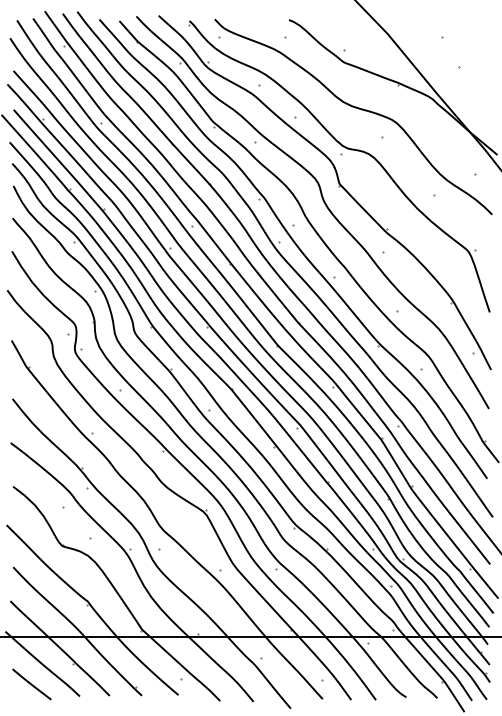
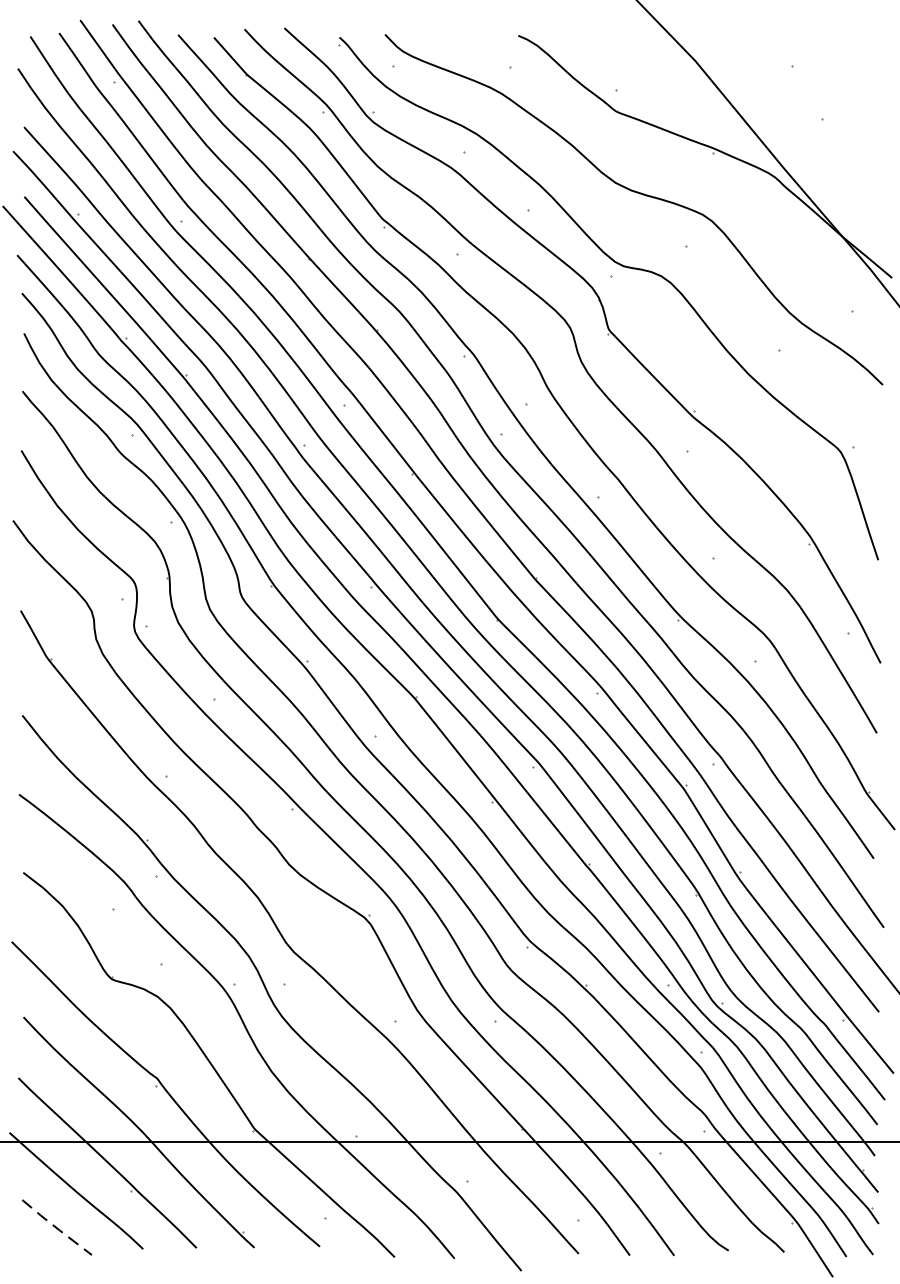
line: (31, 684) -> (56, 1227), solid -> dashed

